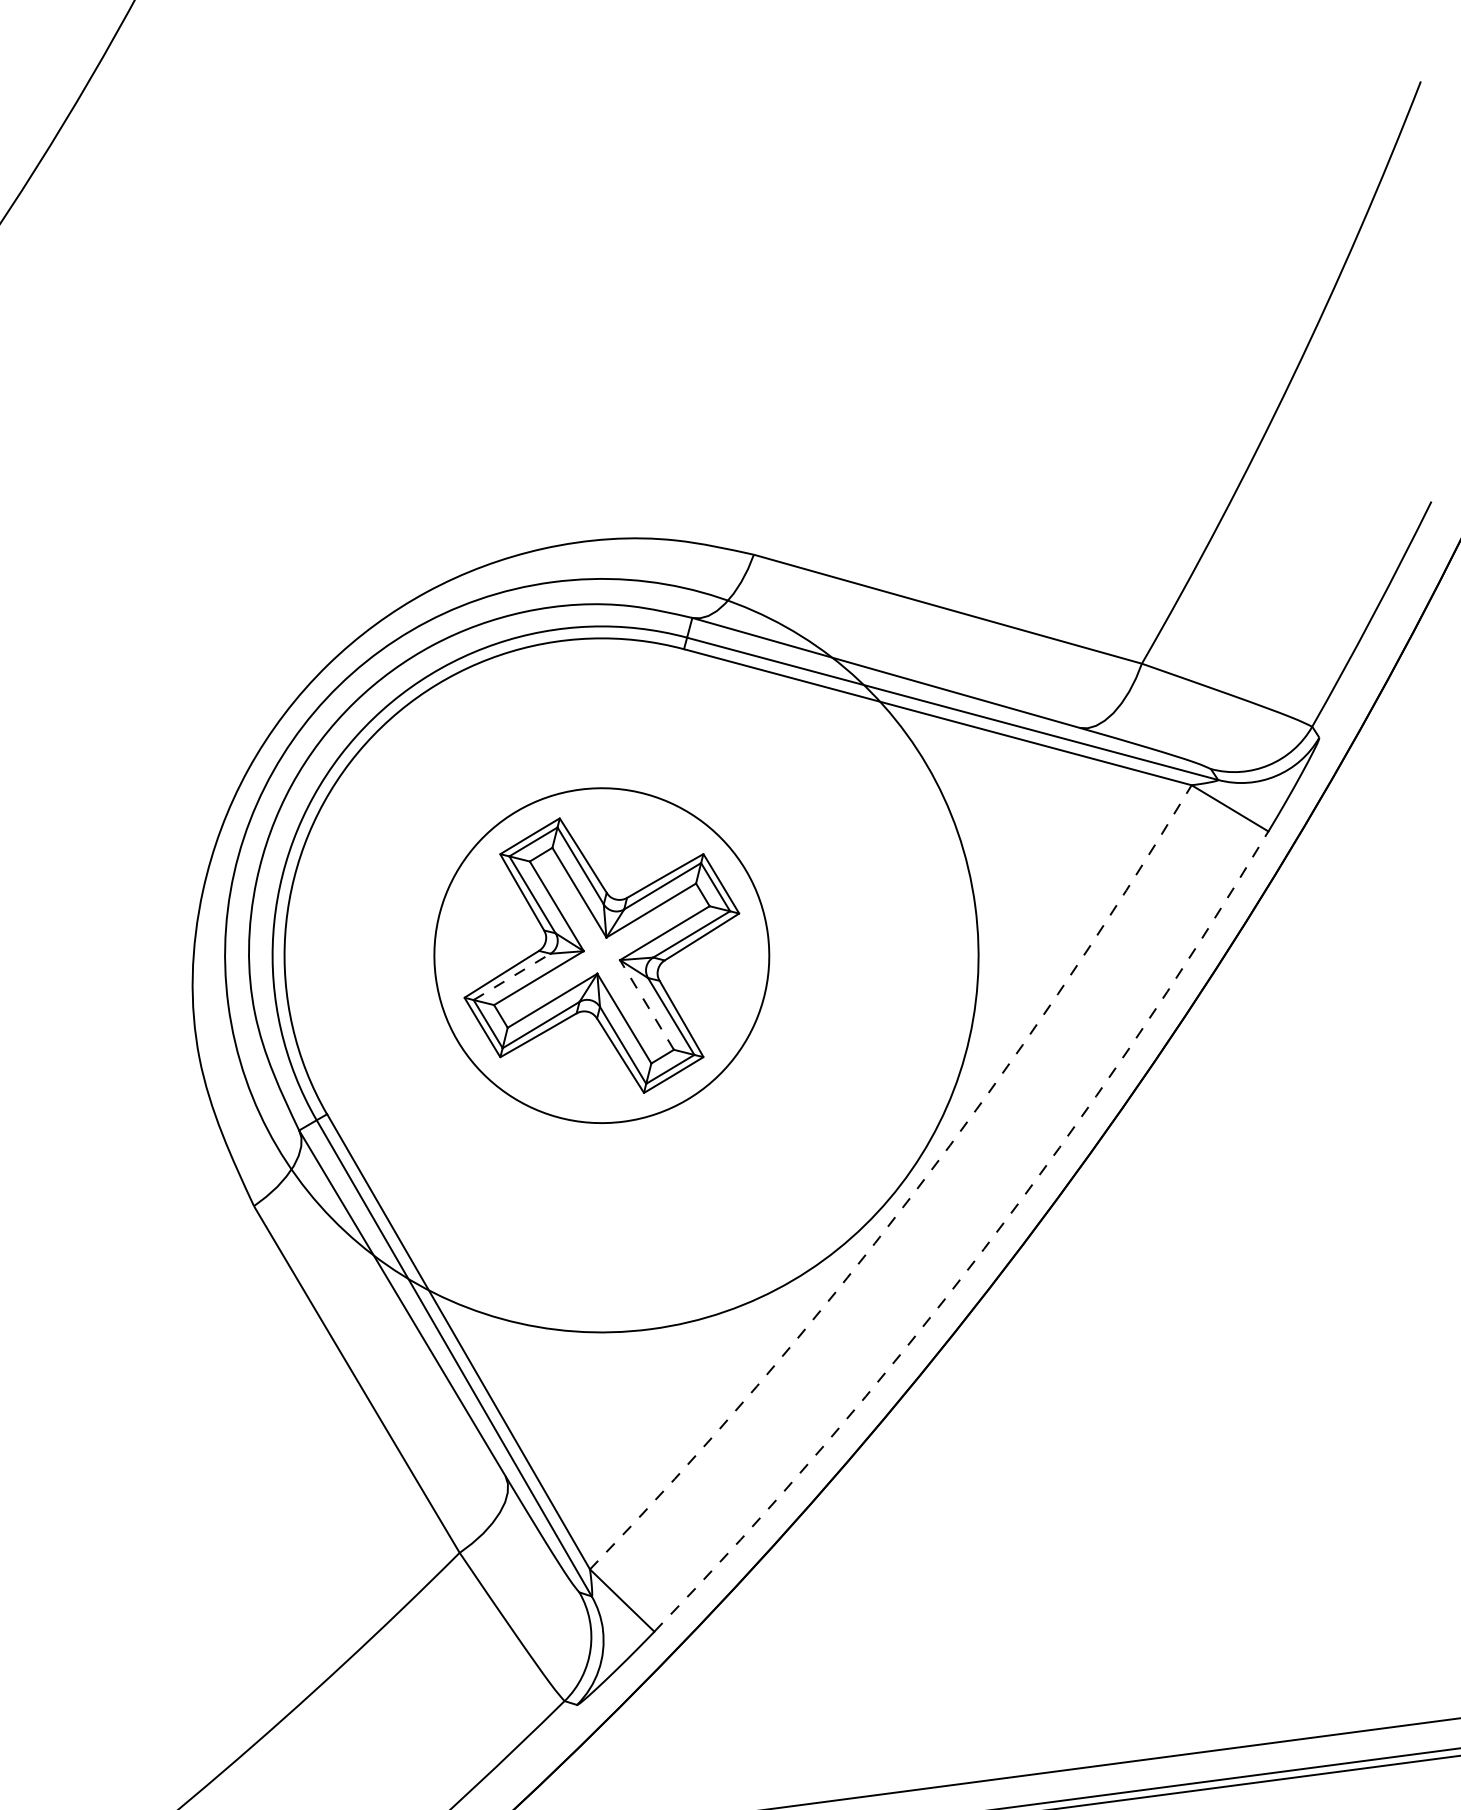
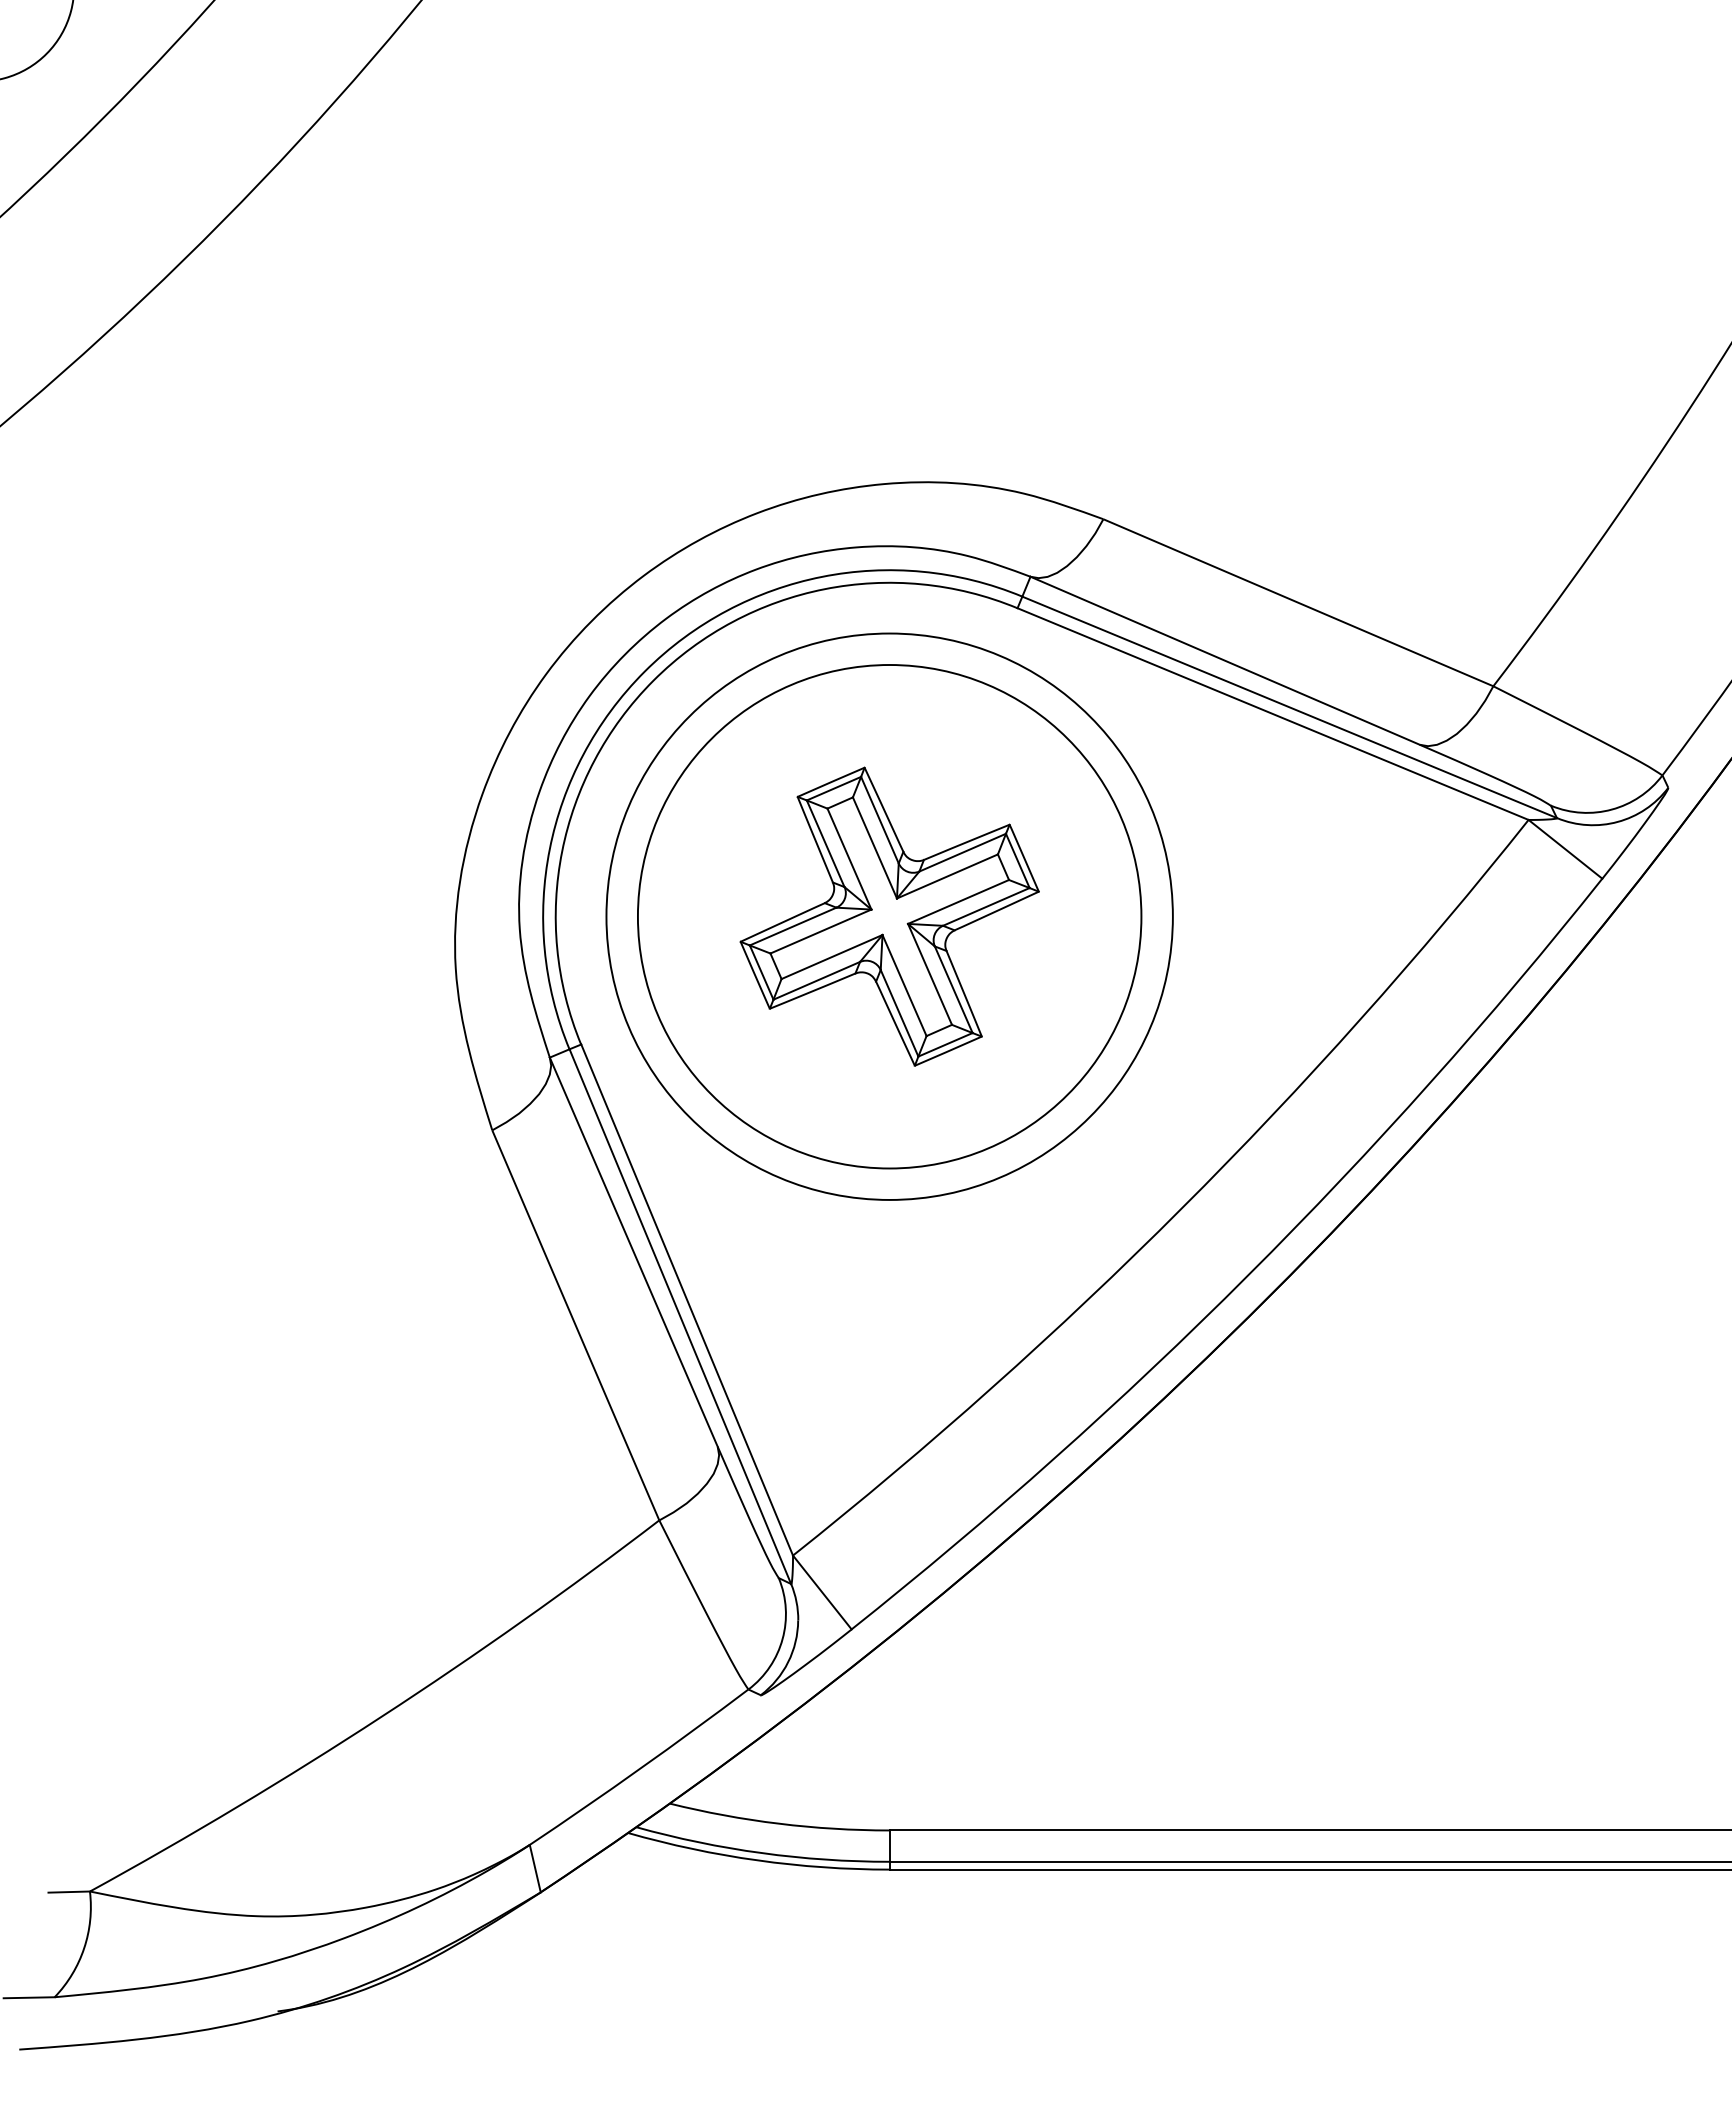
circle: (601, 955) -> (889, 916), size x0.71
circle: (601, 955) -> (889, 916), size x1.43
line: (512, 976) -> (793, 926), dashed -> solid
line: (646, 1004) -> (929, 973), dashed -> solid
arc: (912, 1194) -> (1181, 1208), dashed -> solid
arc: (984, 1249) -> (1248, 1275), dashed -> solid

